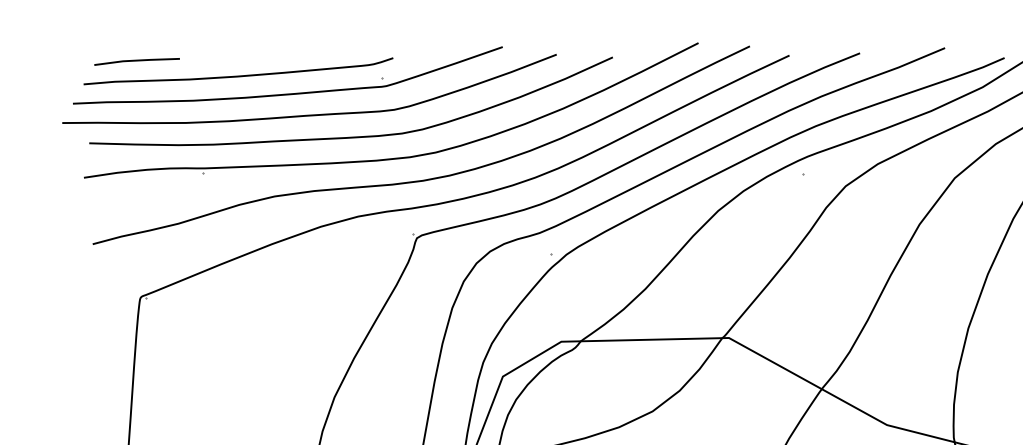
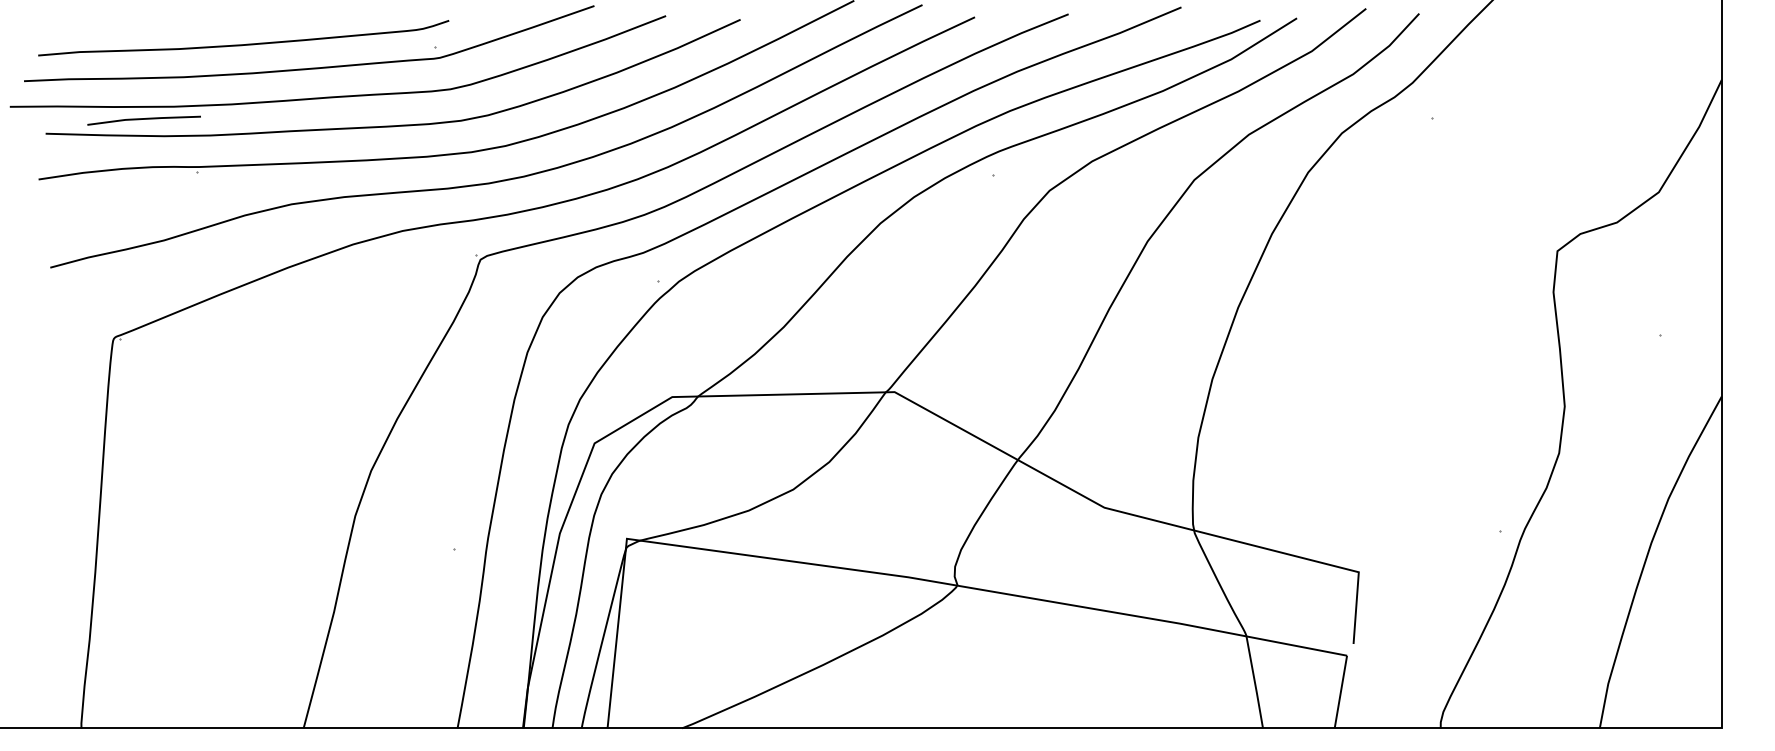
line: (136, 60) -> (143, 119), moved

